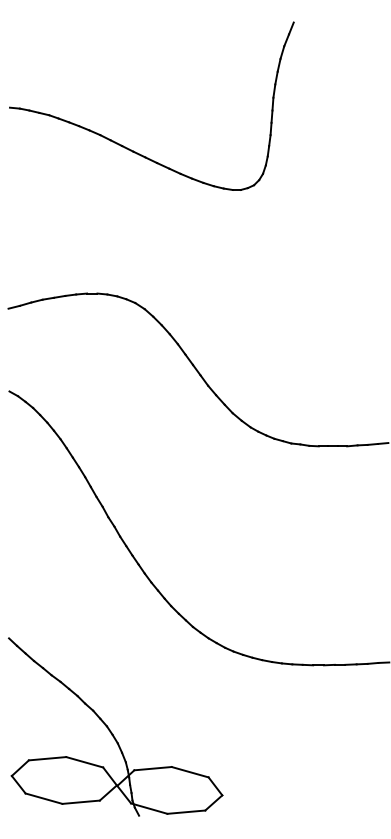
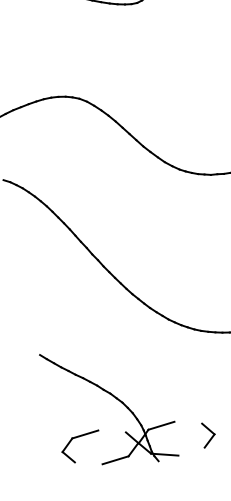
line: (84, 762) -> (112, 431), removed
line: (189, 772) -> (187, 423), removed
line: (43, 798) -> (88, 463), removed
line: (186, 811) -> (191, 451), removed

